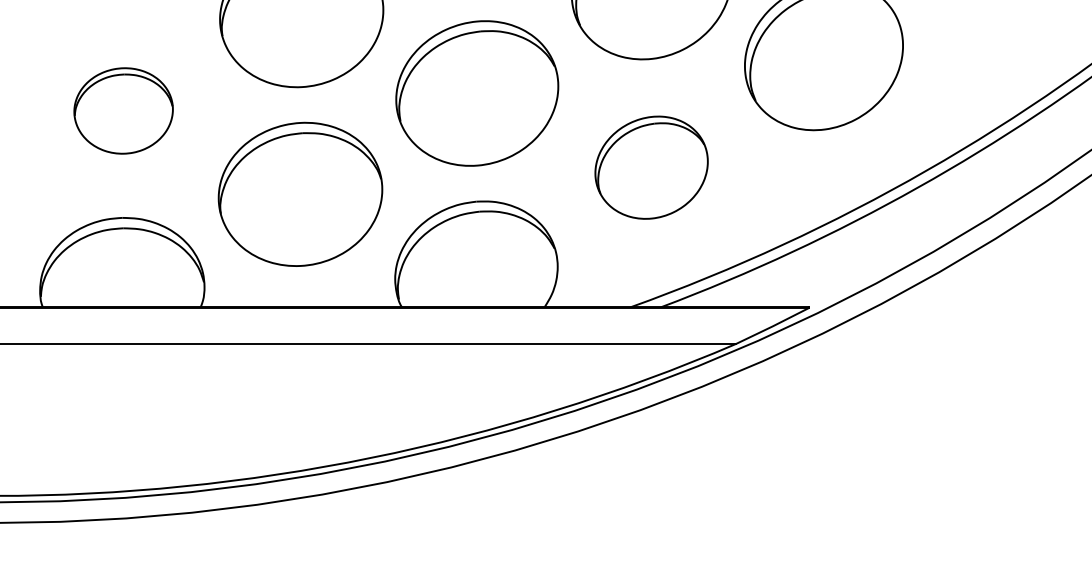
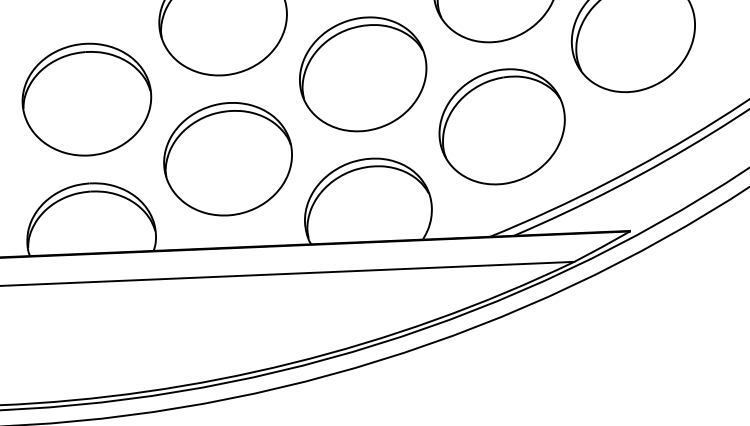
part: (123, 110) -> (86, 99), size x1.67
part: (651, 167) -> (502, 126), size x1.43

